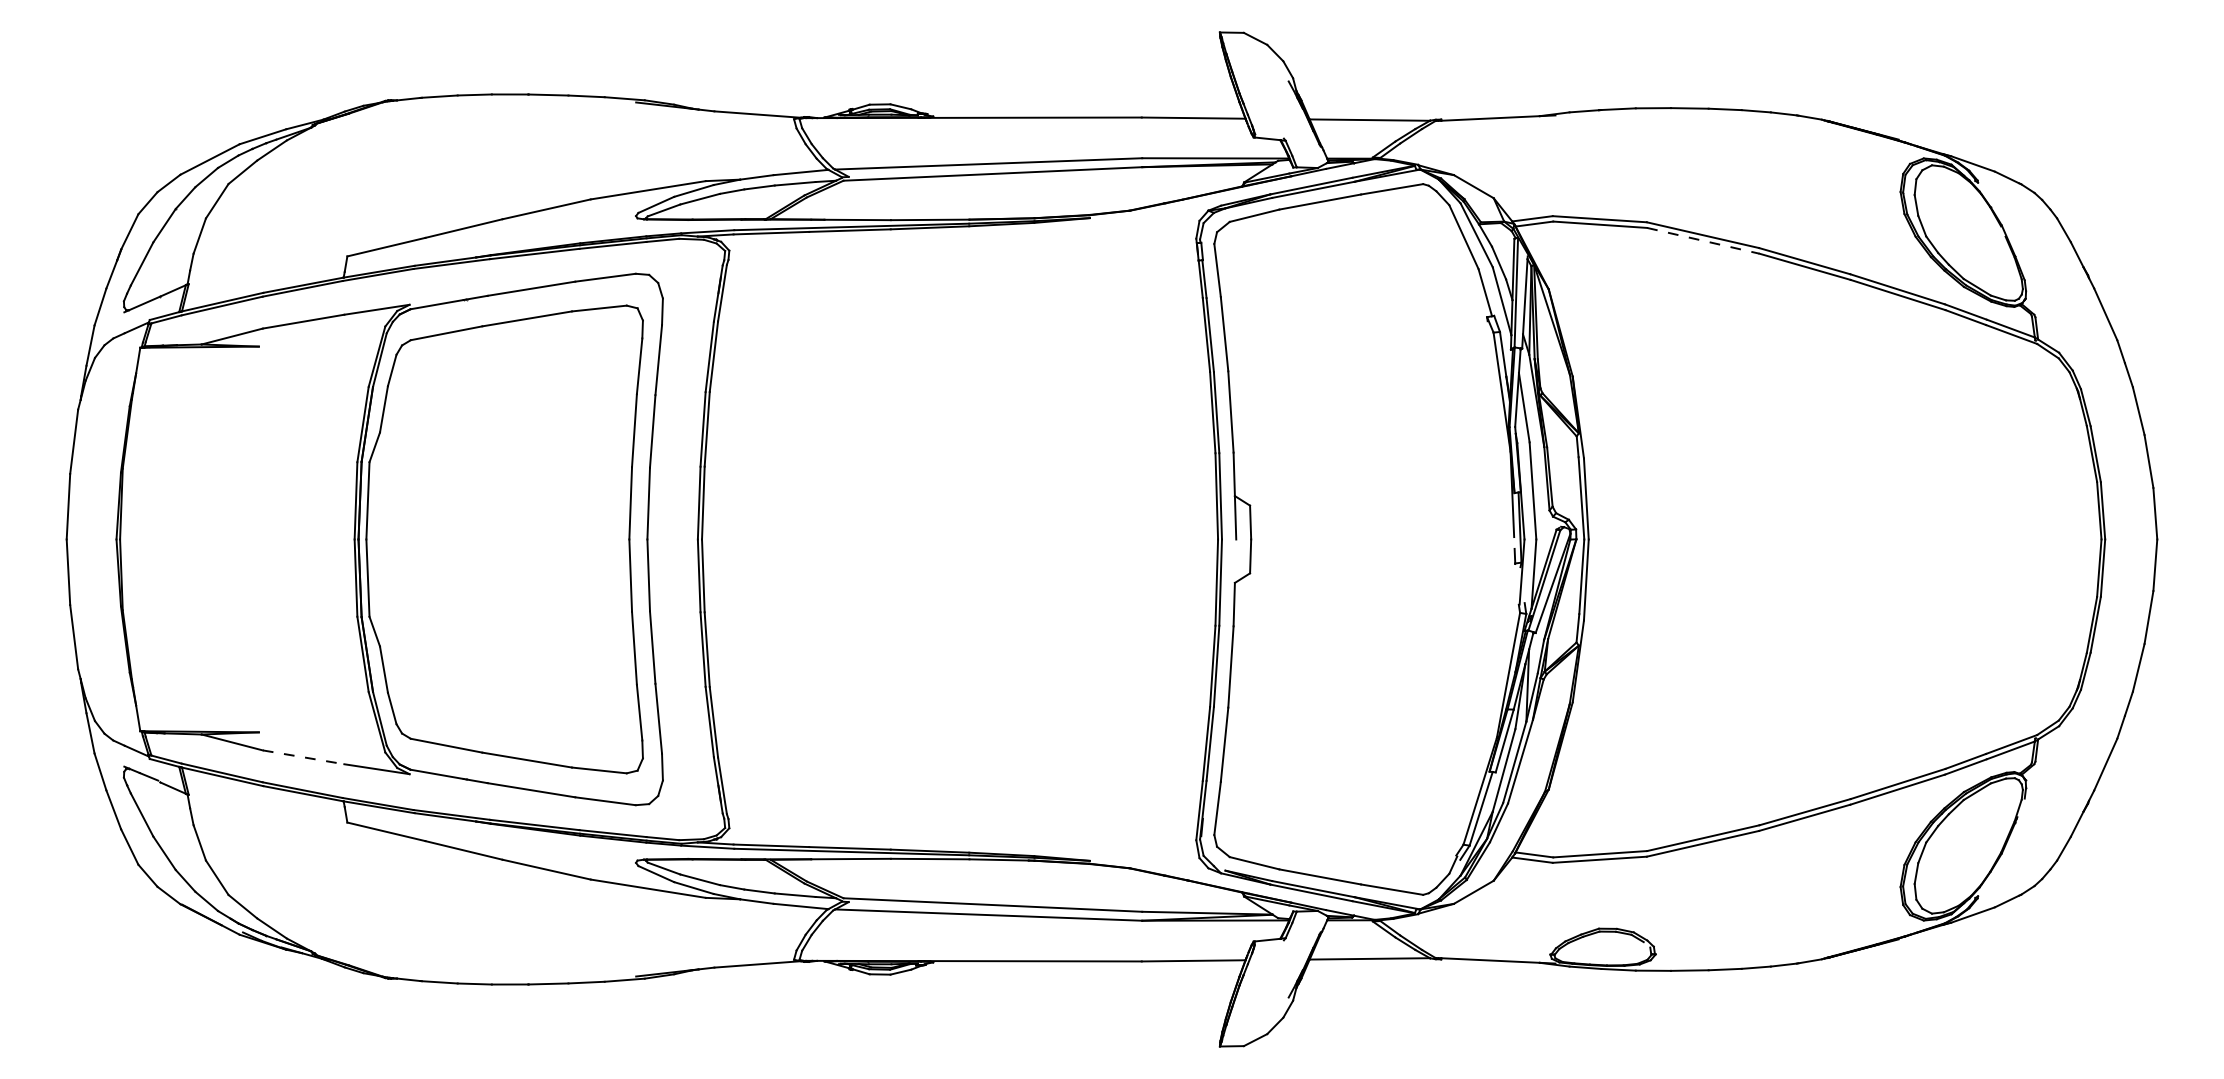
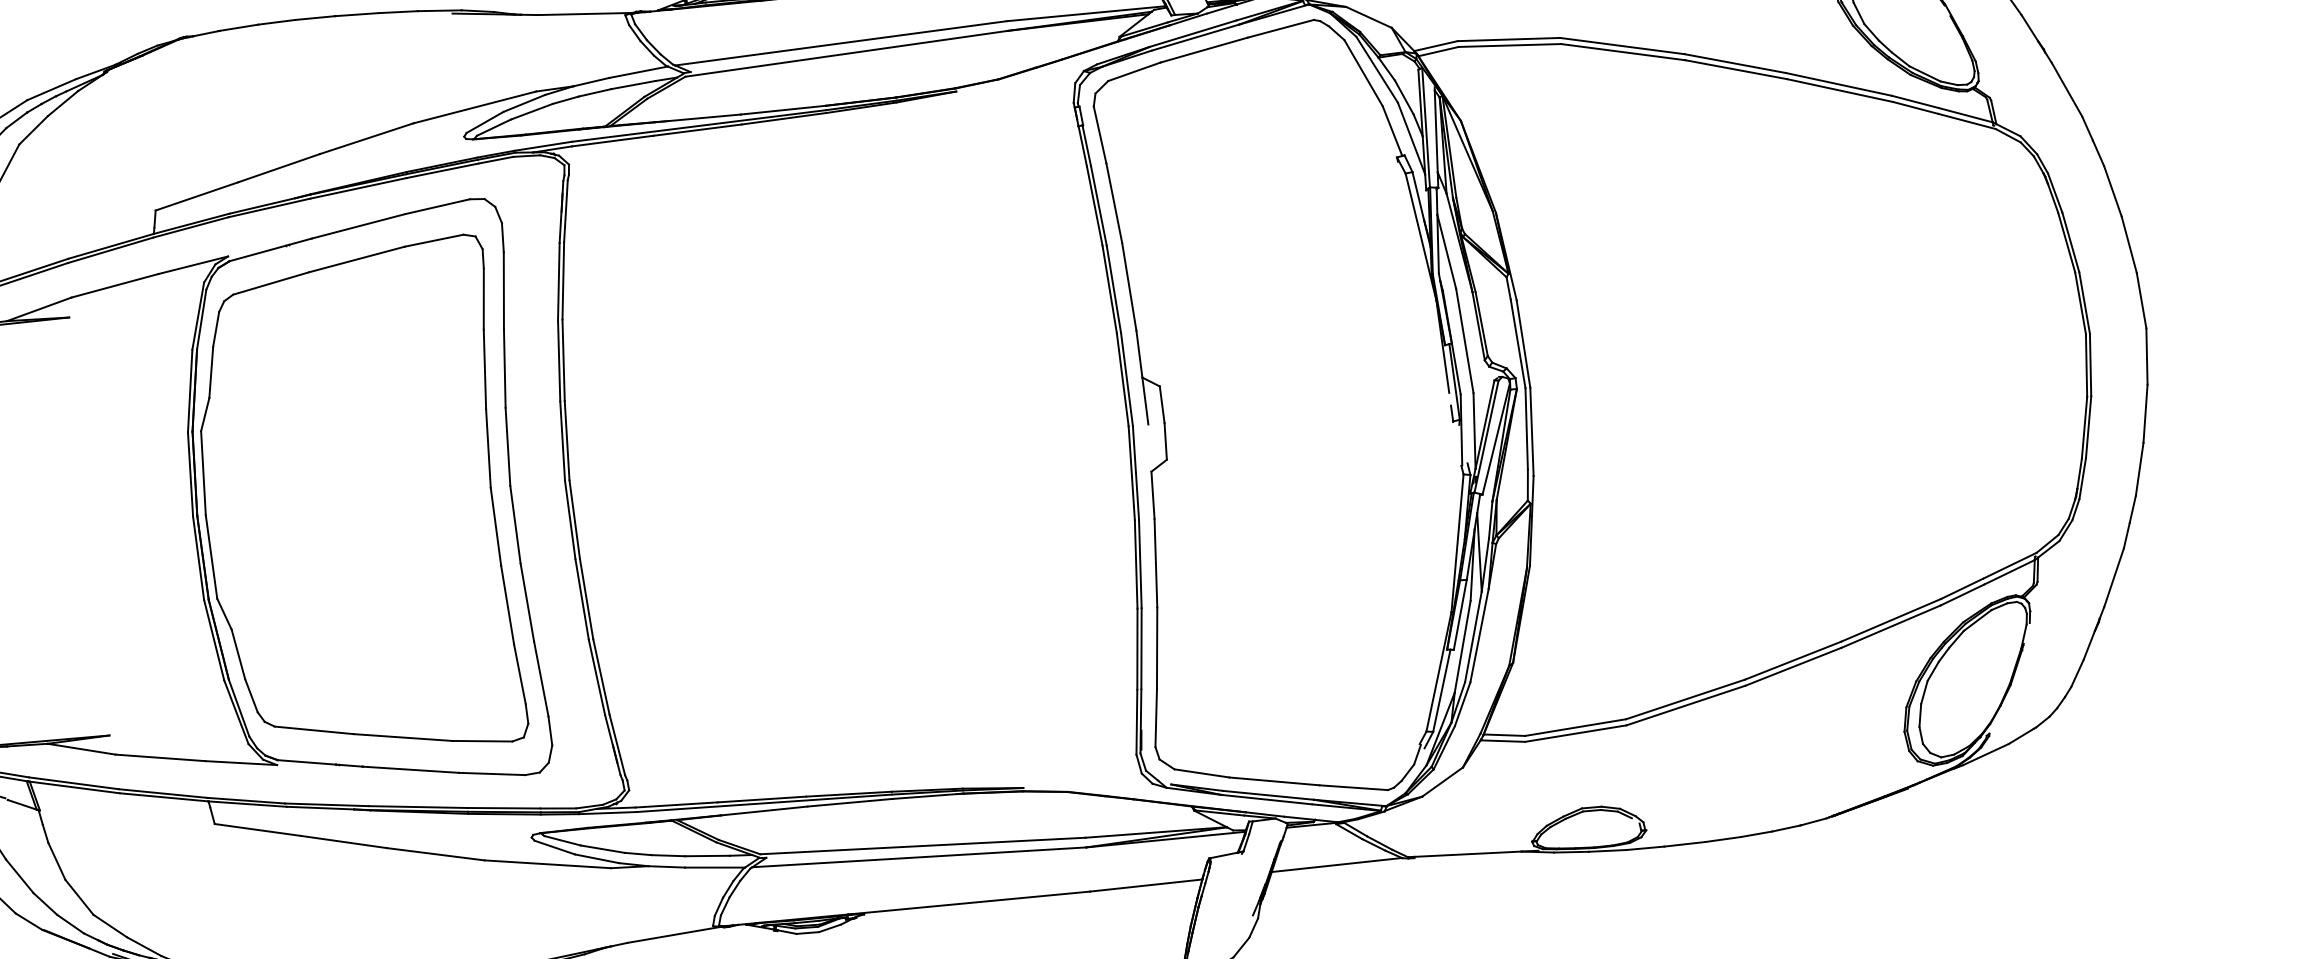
line: (1703, 240) -> (1623, 51), dashed -> solid
line: (304, 757) -> (161, 757), dashed -> solid

